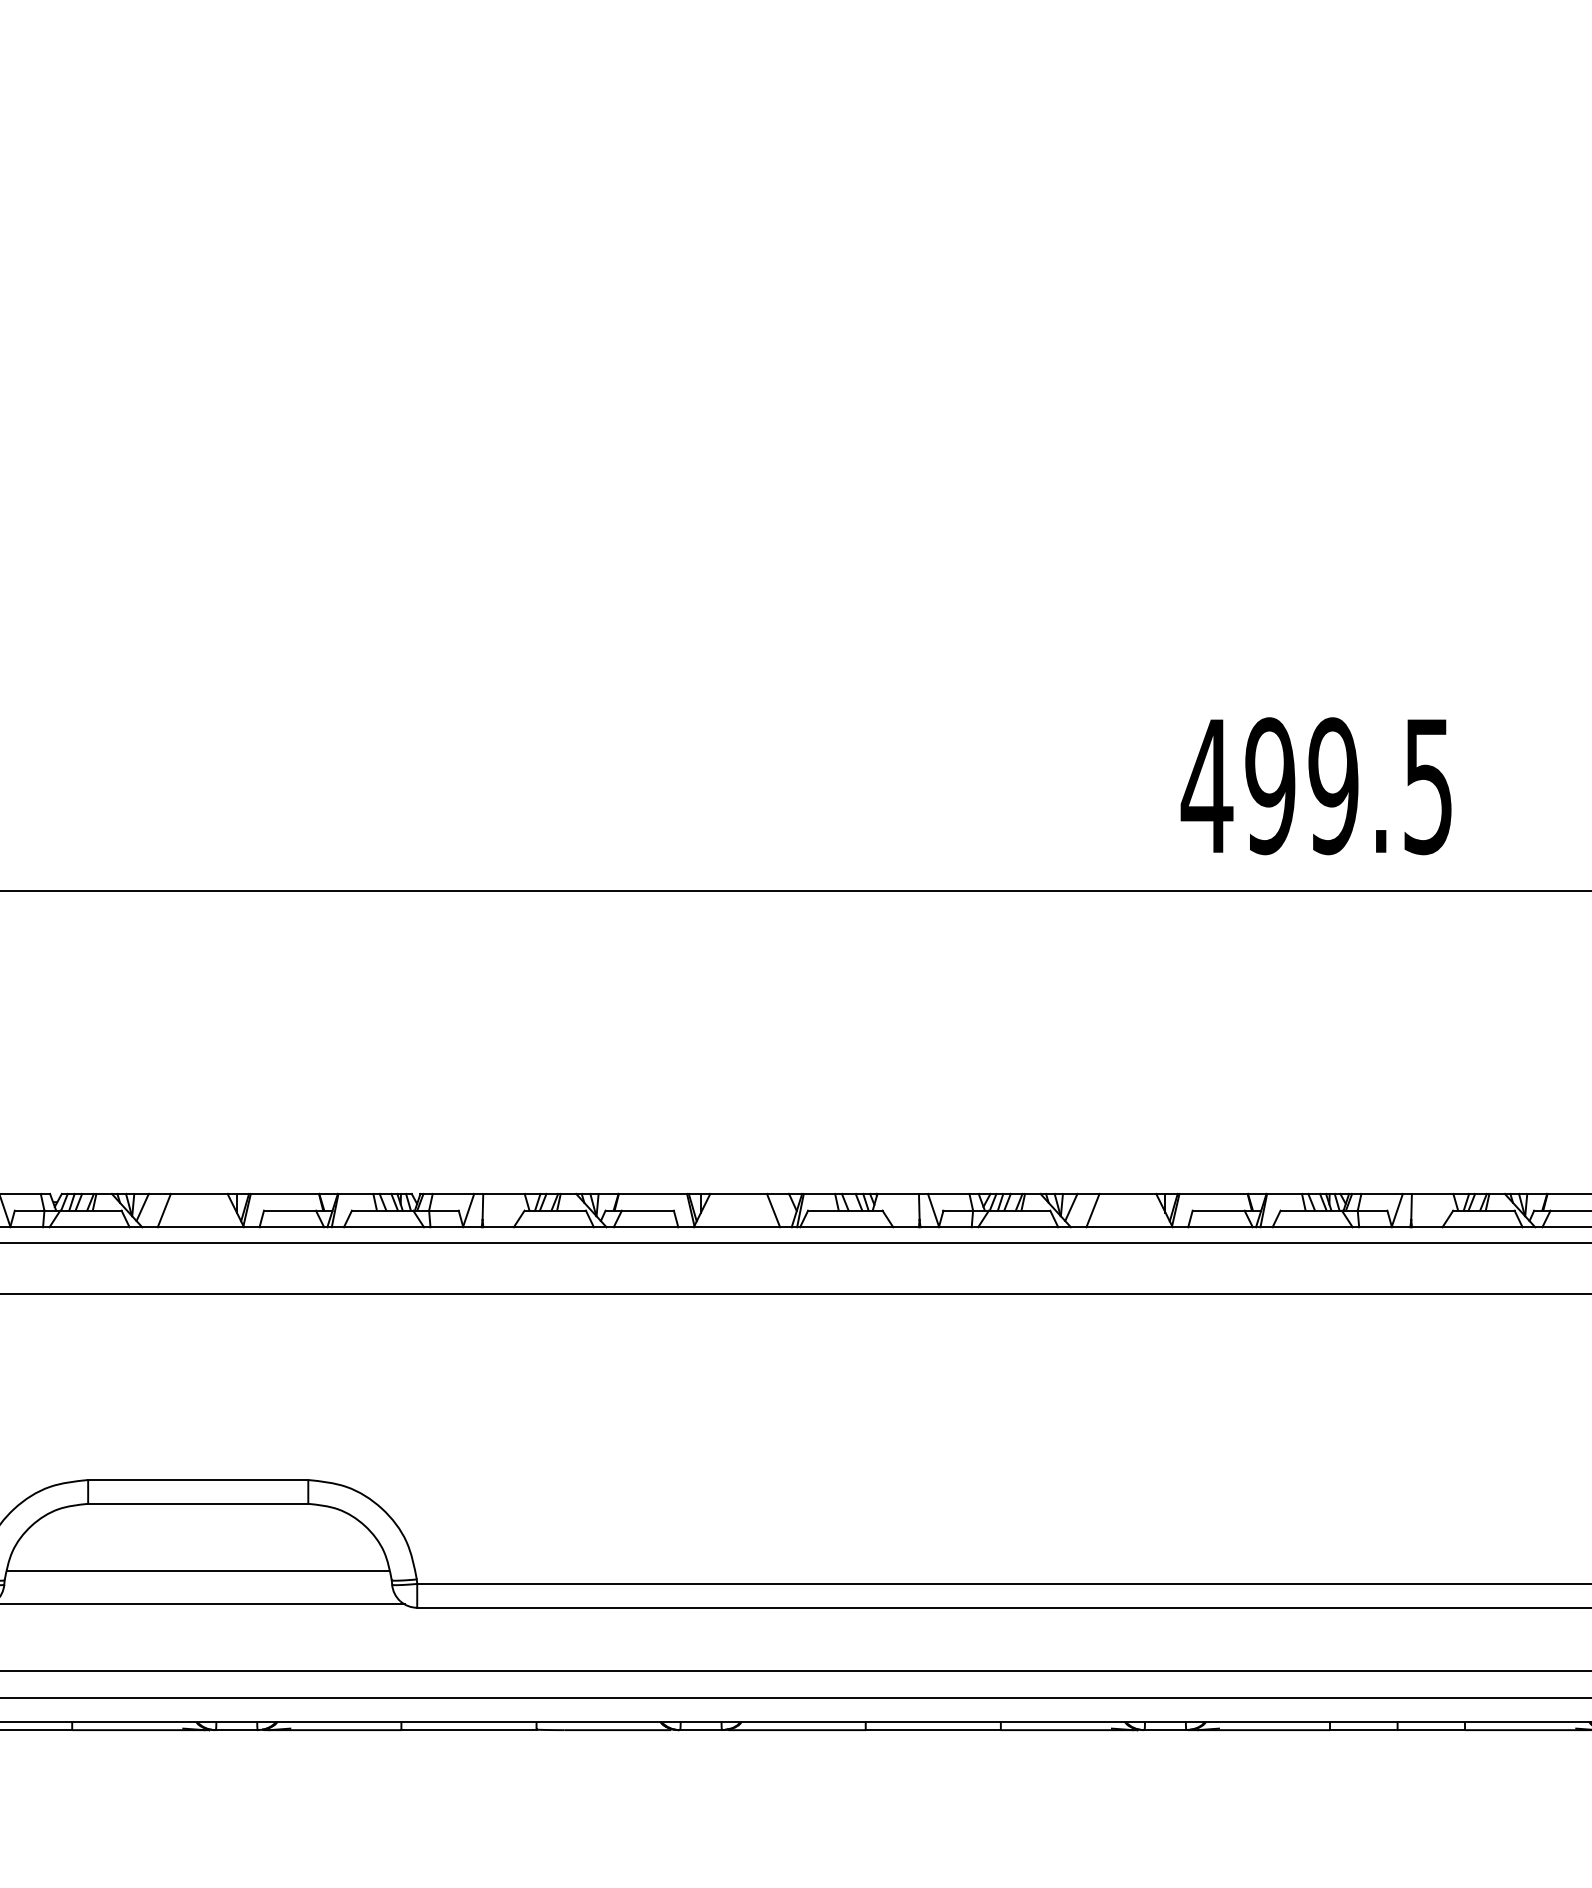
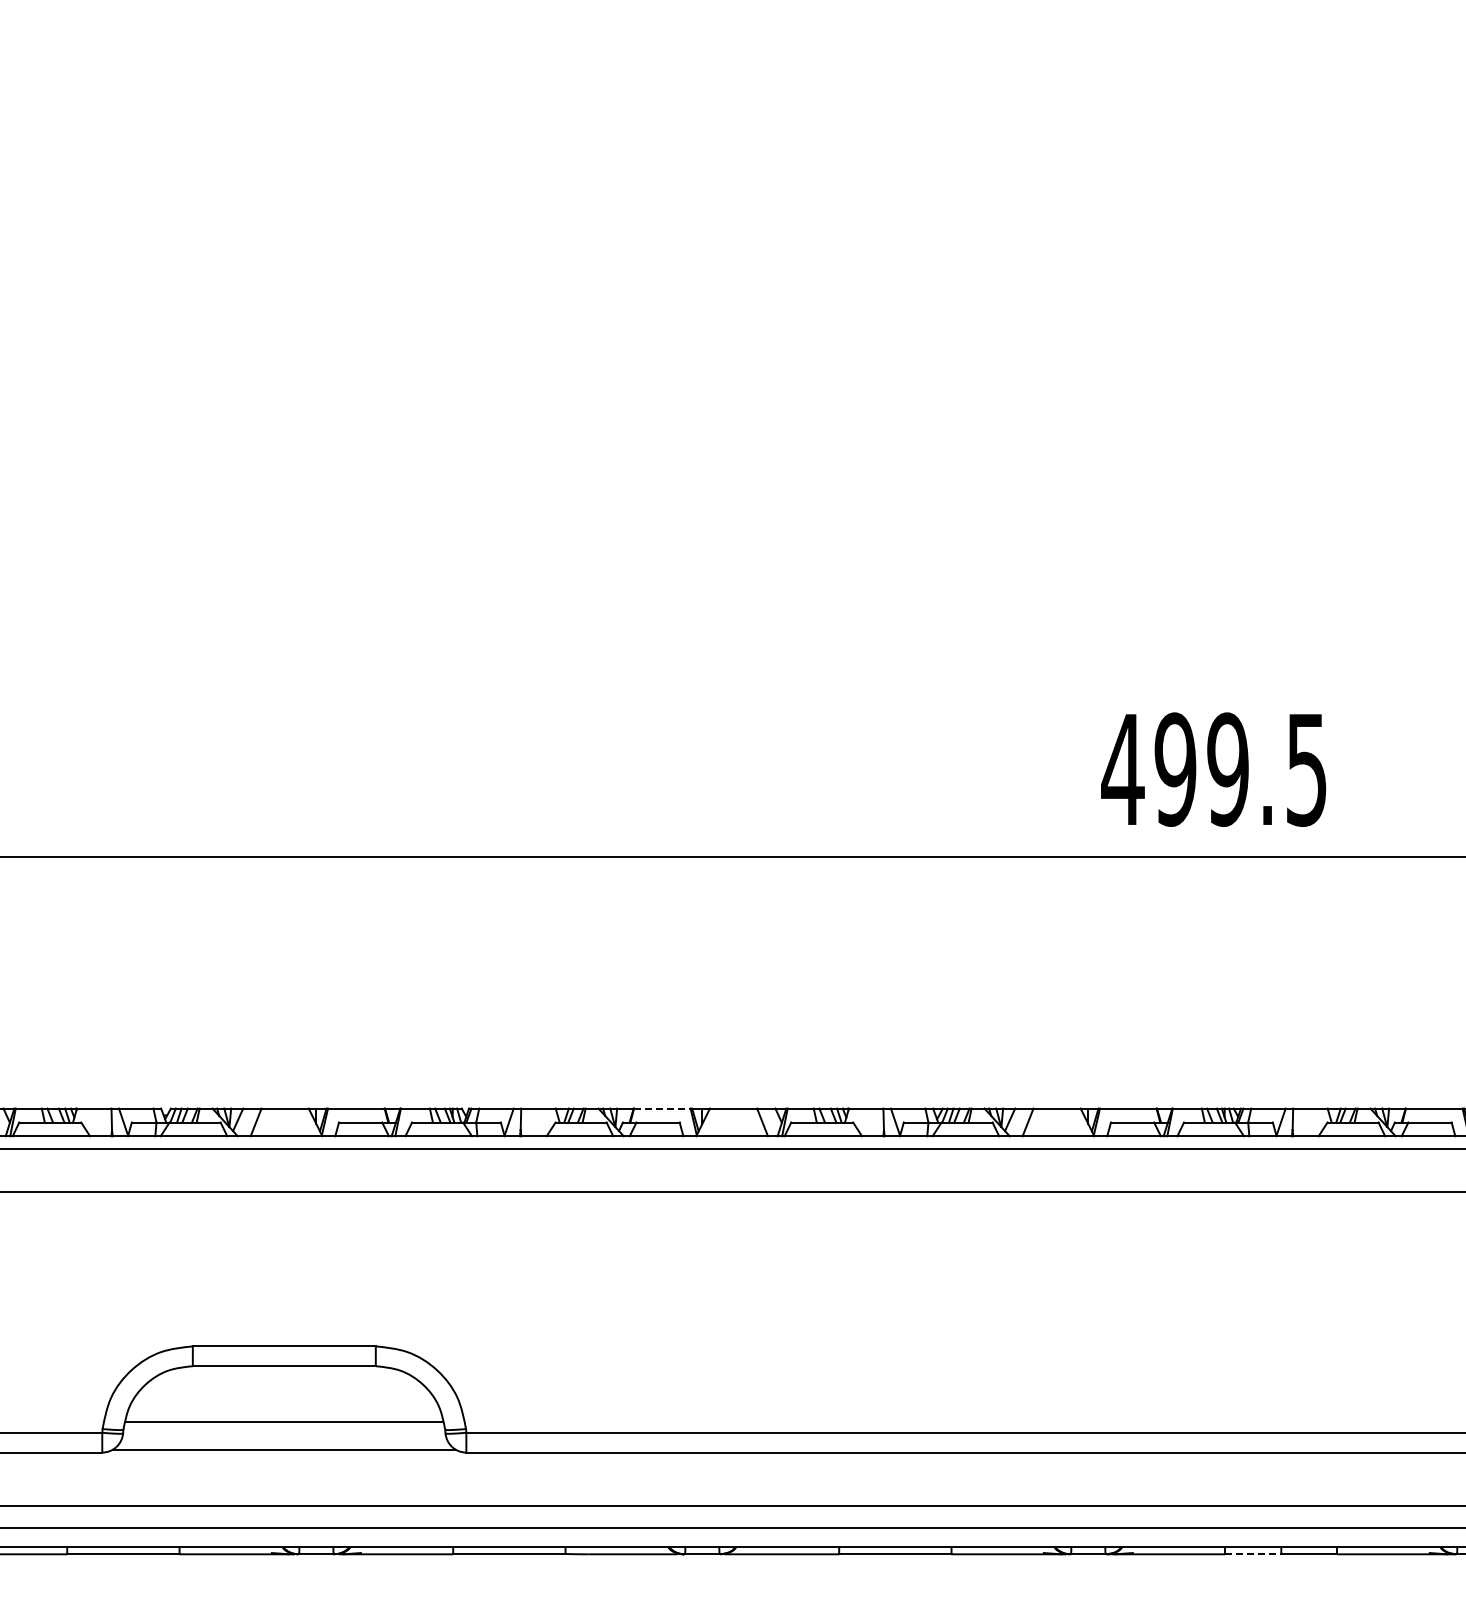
line: (653, 1193) -> (662, 1108), solid -> dashed
line: (1364, 1730) -> (1253, 1554), solid -> dashed

